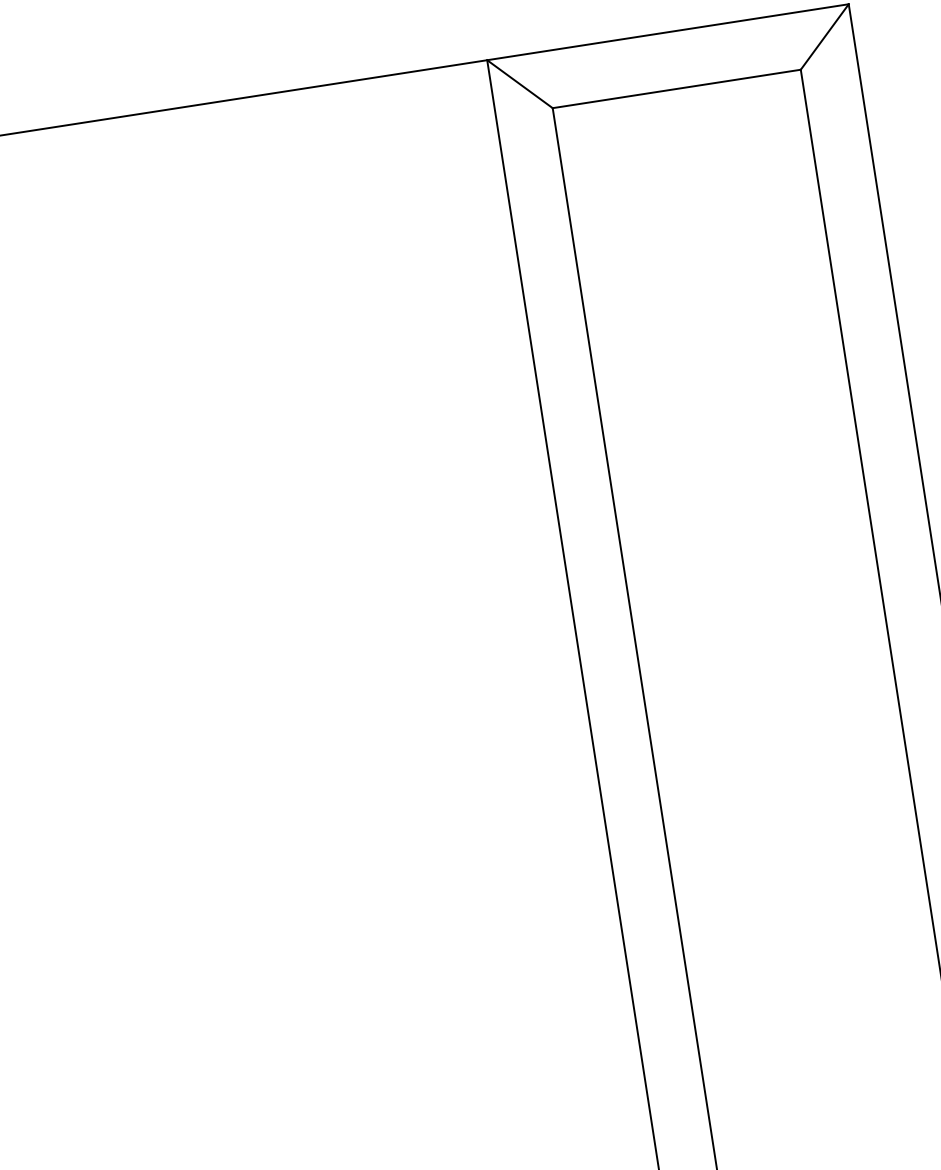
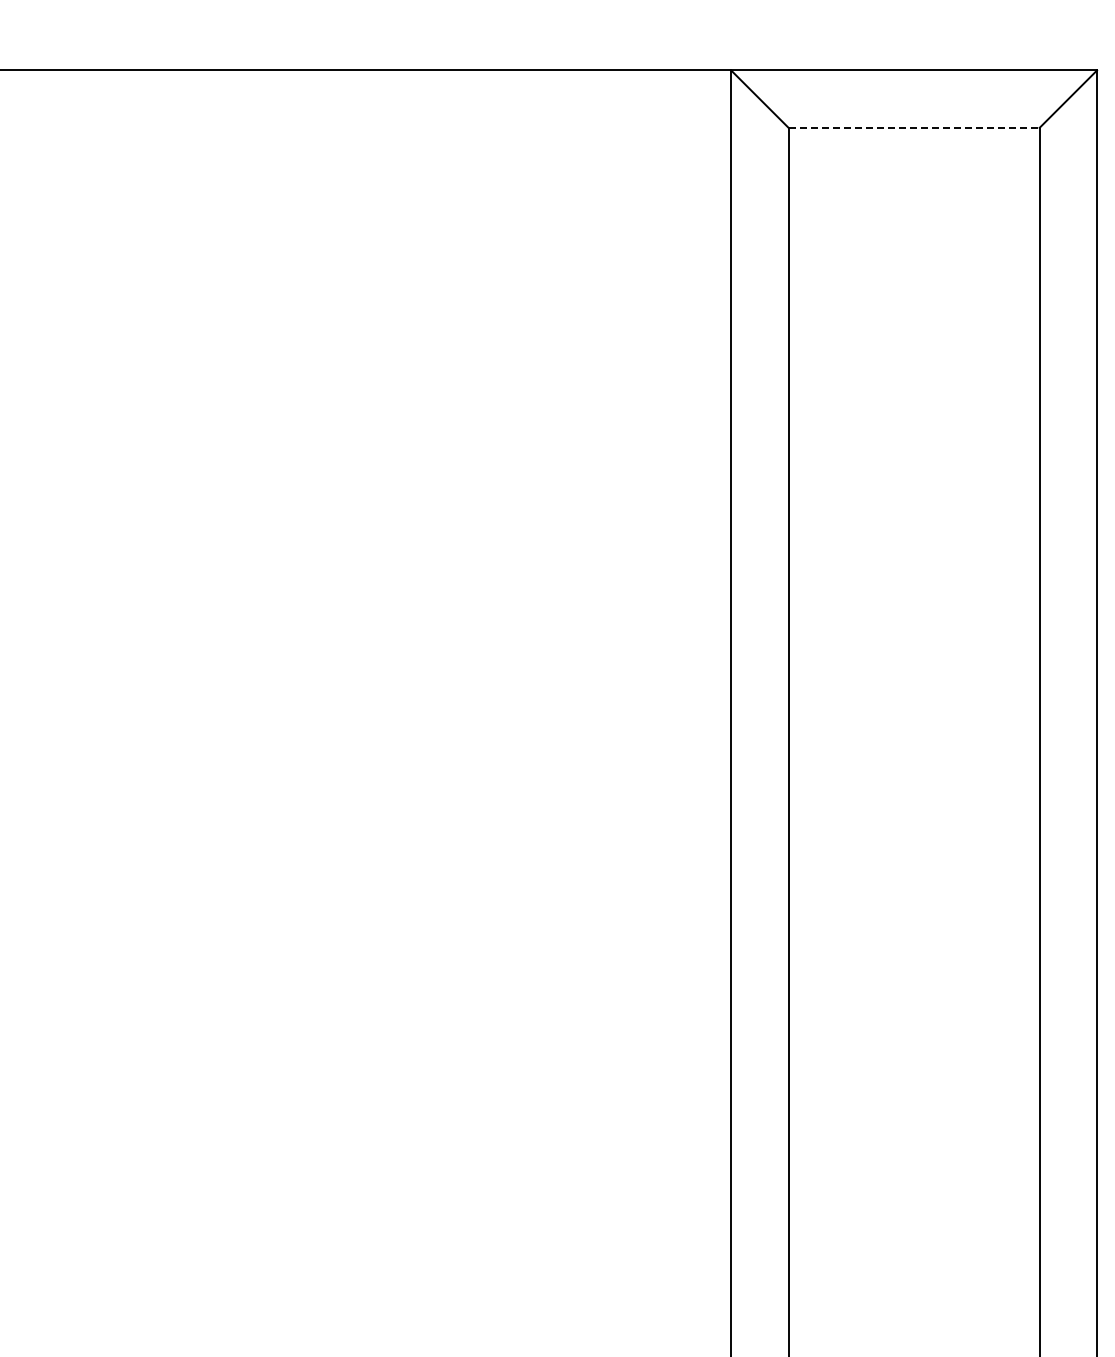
line: (677, 88) -> (914, 127), solid -> dashed

